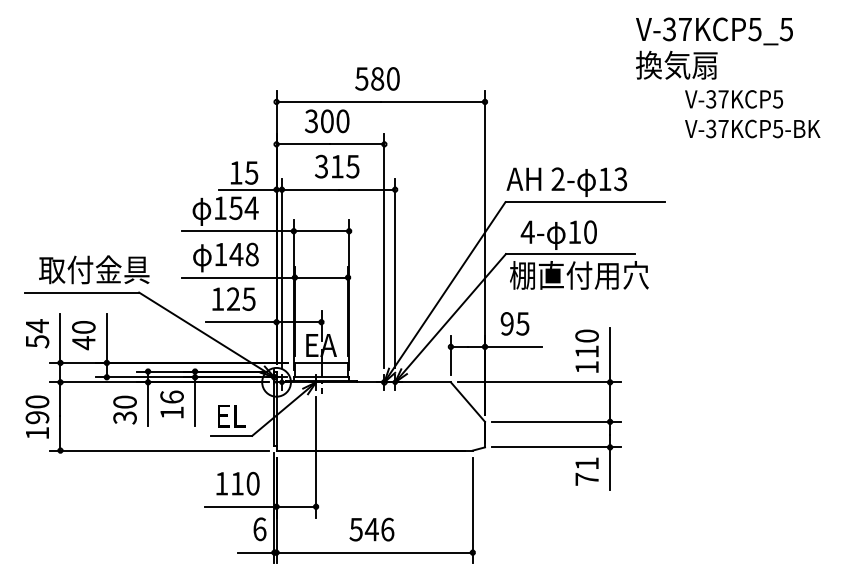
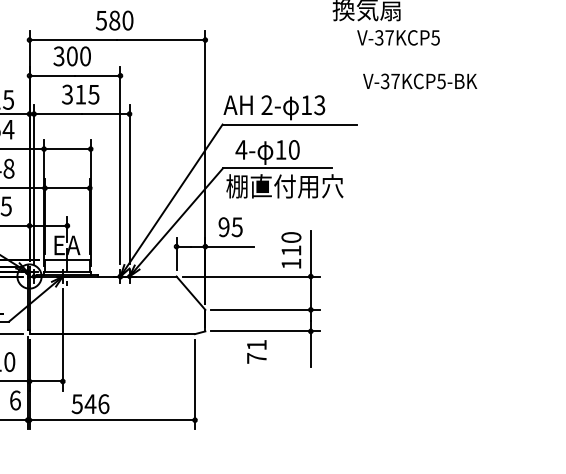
text: (734, 99) -> (398, 37), moved
text: (752, 128) -> (419, 81), moved
text: (586, 471) -> (256, 351), moved
text: (371, 529) -> (90, 404), moved

